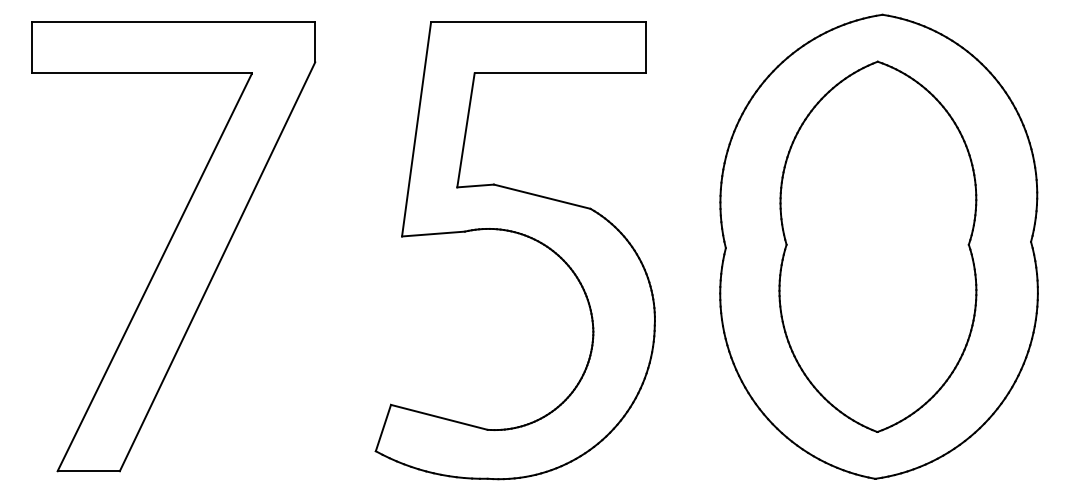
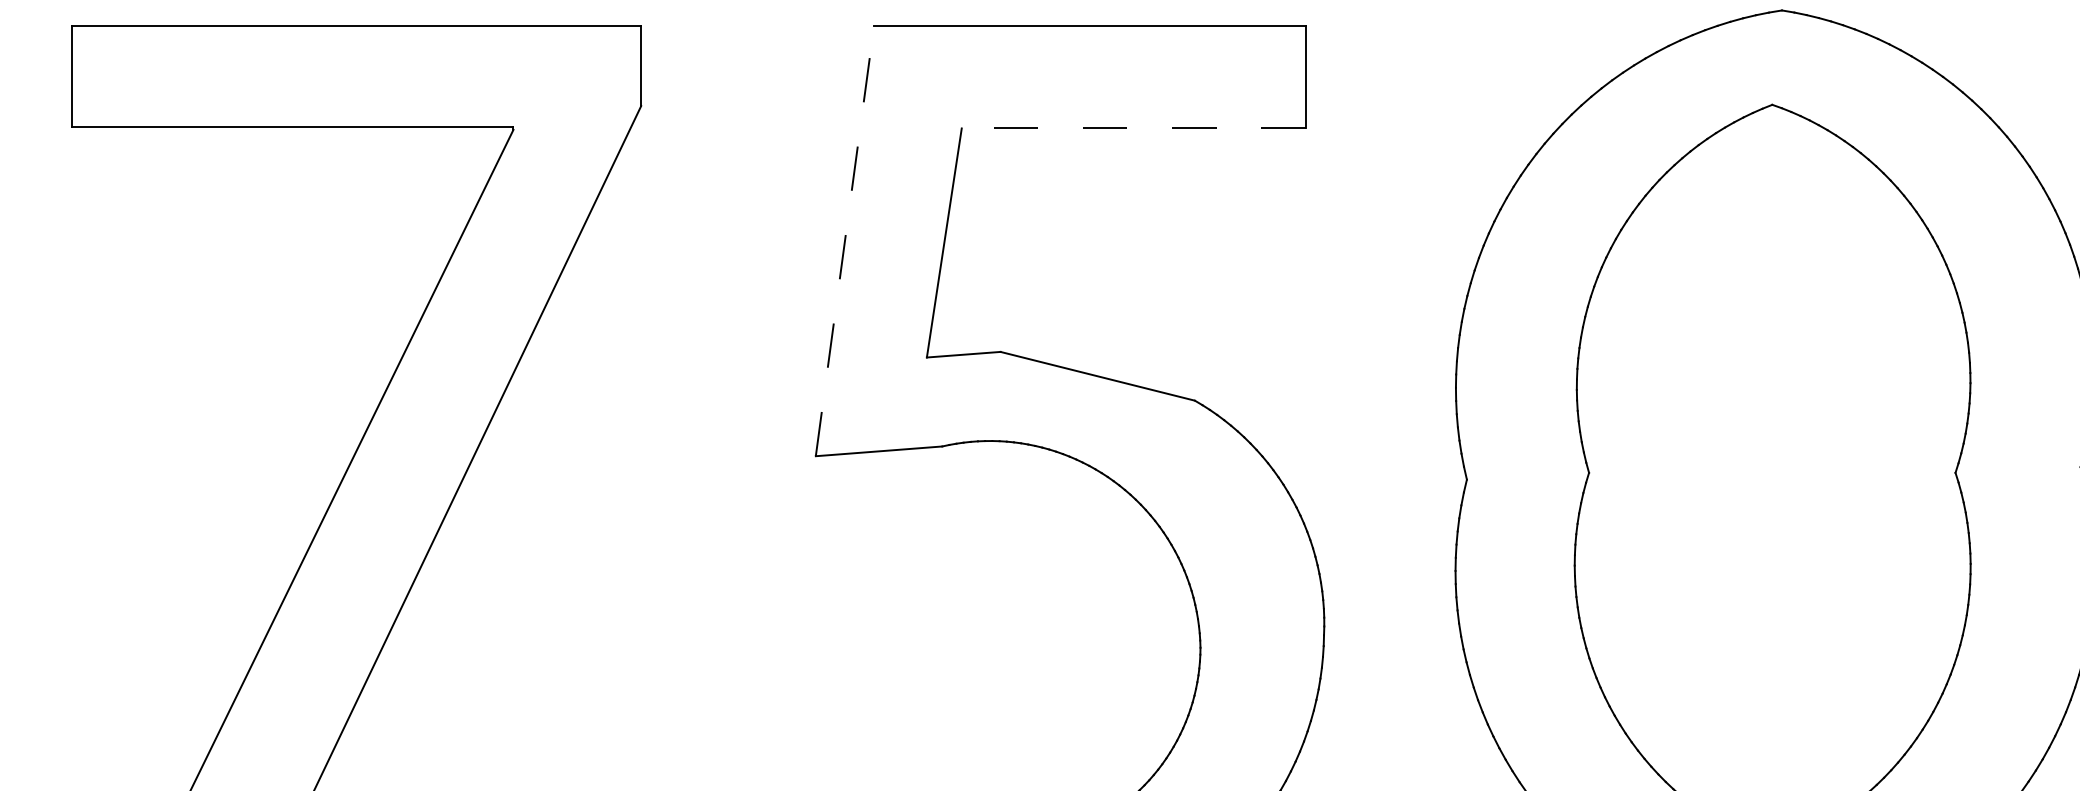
line: (560, 73) -> (1134, 128), solid -> dashed
line: (416, 128) -> (844, 239), solid -> dashed

